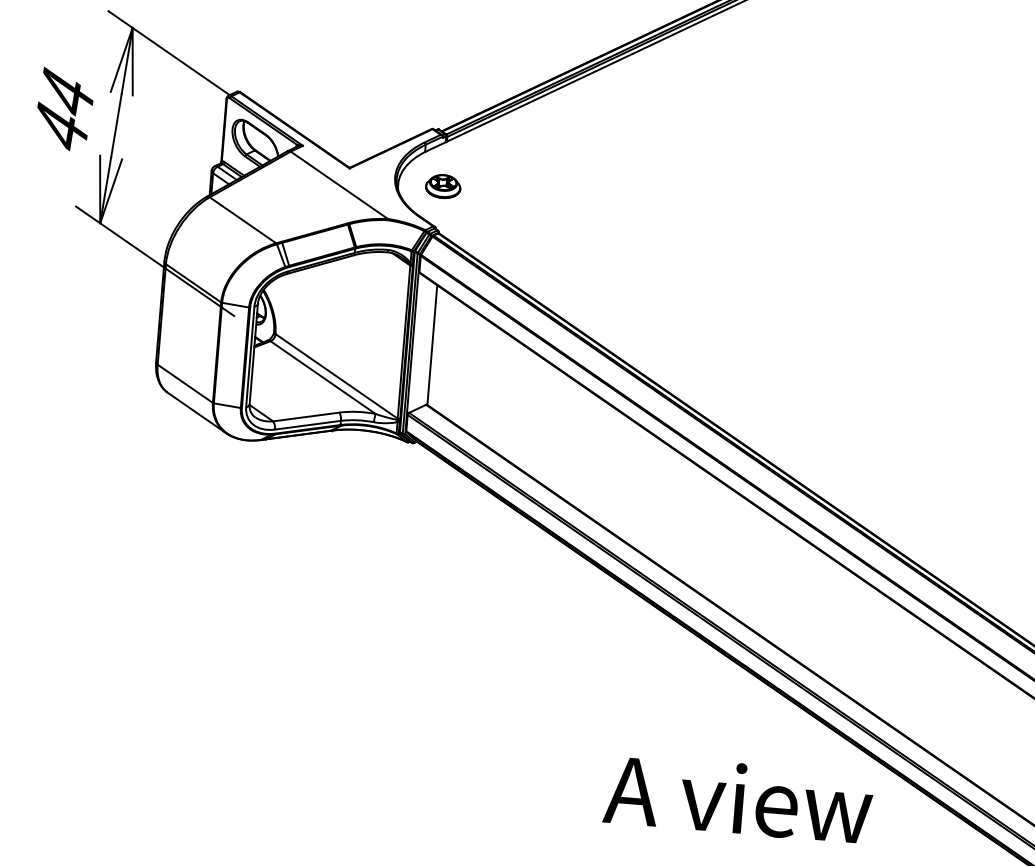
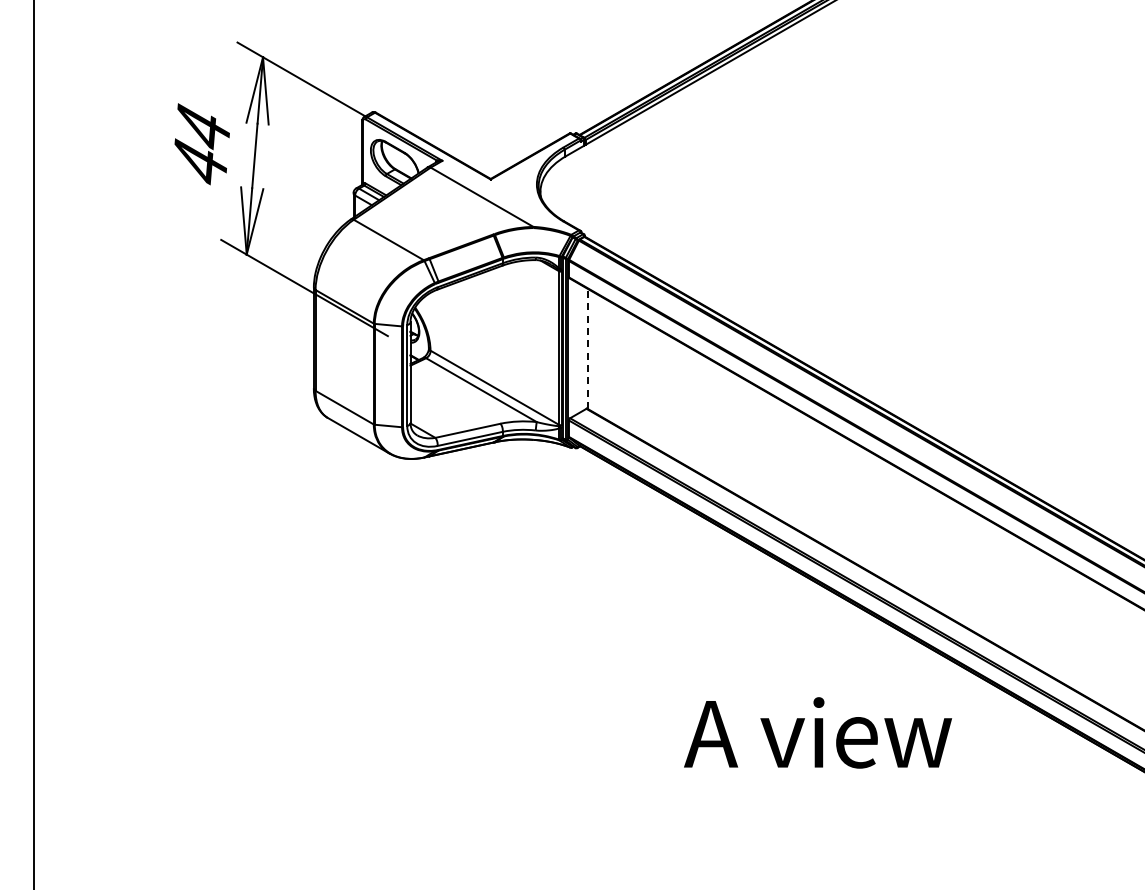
part: (443, 186) -> (585, 189), removed
line: (432, 344) -> (587, 348), solid -> dashed
text: (738, 798) -> (817, 732), moved

